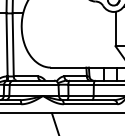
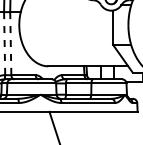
line: (6, 44) -> (4, 43), solid -> dashed
line: (12, 44) -> (10, 43), solid -> dashed

